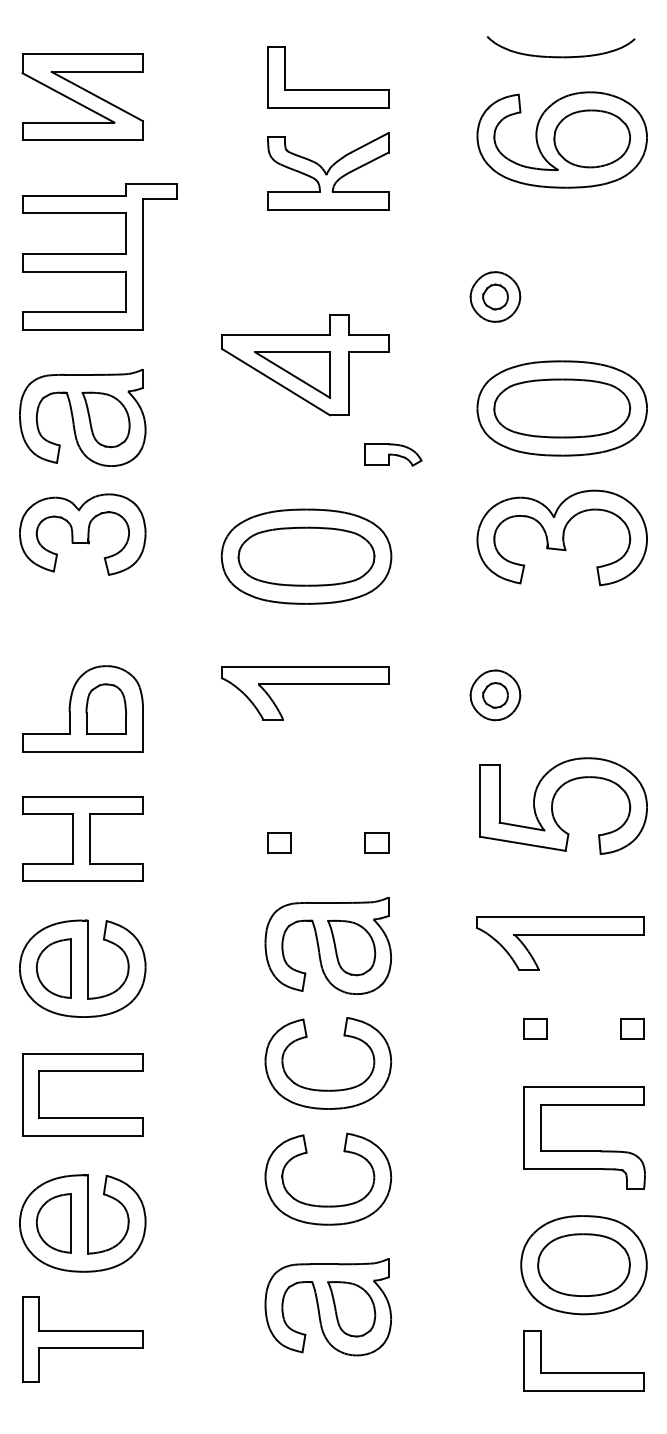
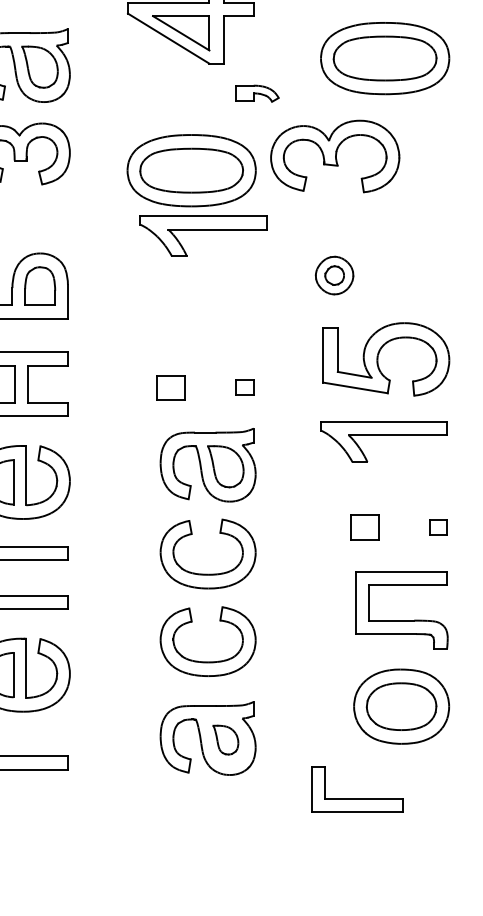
part: (561, 537) -> (334, 156), moved
part: (305, 684) -> (203, 229), moved
part: (279, 842) -> (171, 386), size x1.6
part: (560, 935) -> (383, 436), moved
part: (535, 1028) -> (364, 527), size x1.6
part: (351, 1309) -> (225, 740), size x0.7
part: (583, 1372) -> (357, 798), moved

